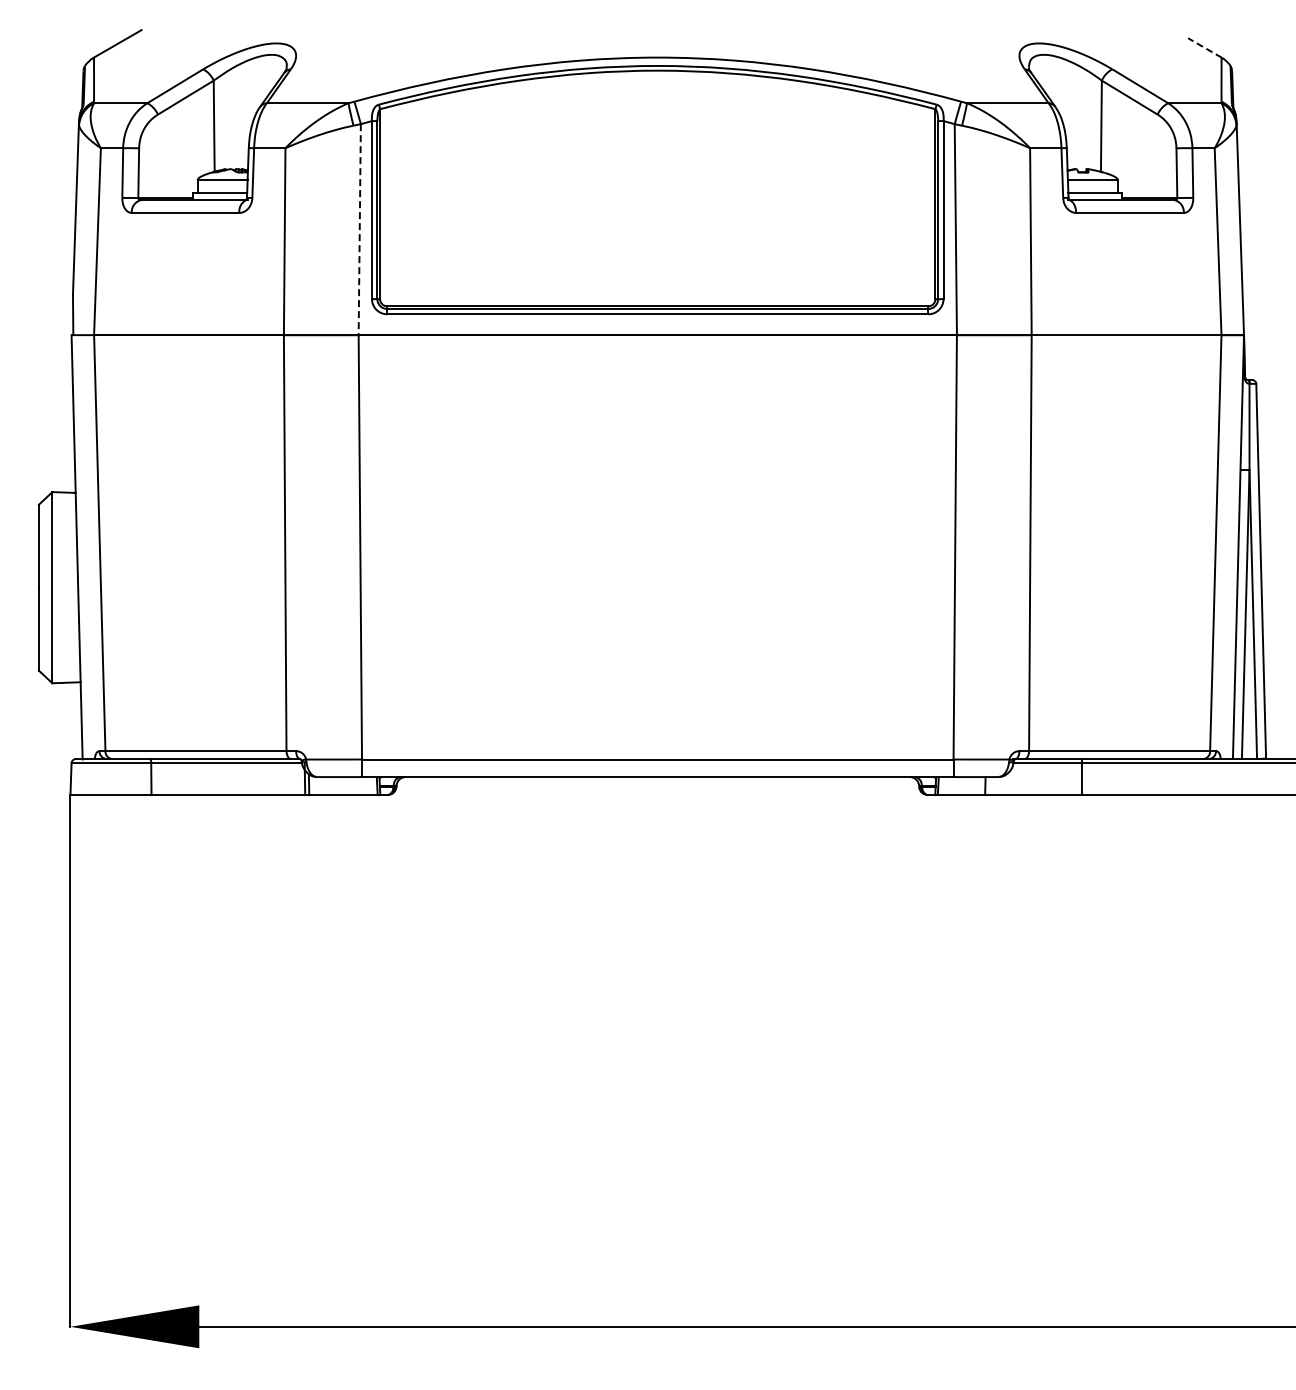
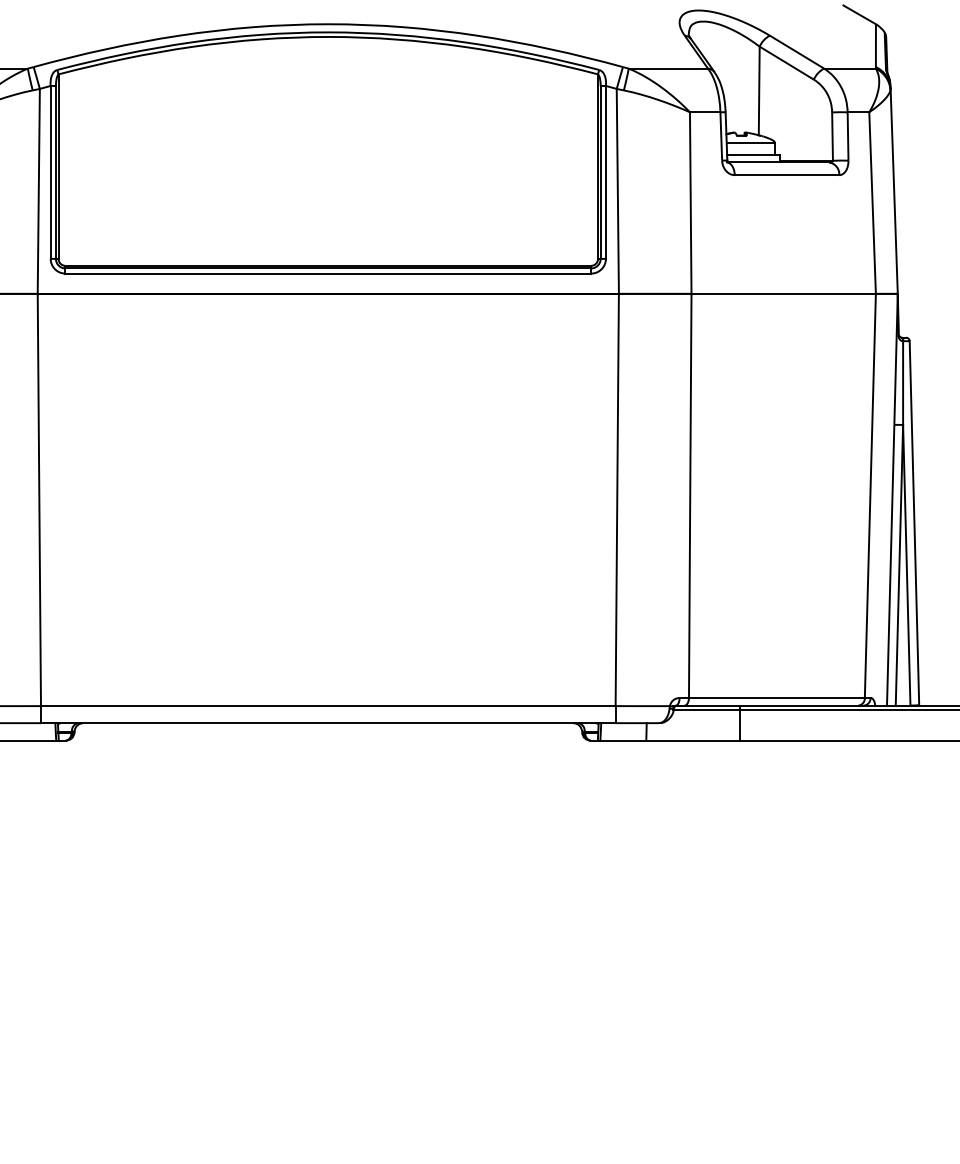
line: (1205, 48) -> (860, 15), dashed -> solid
line: (359, 230) -> (38, 192), dashed -> solid

